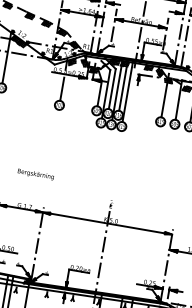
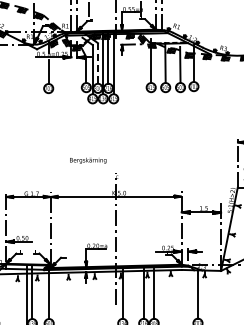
line: (112, 89) -> (98, 63), solid -> dashed
text: (36, 174) -> (88, 160), moved

